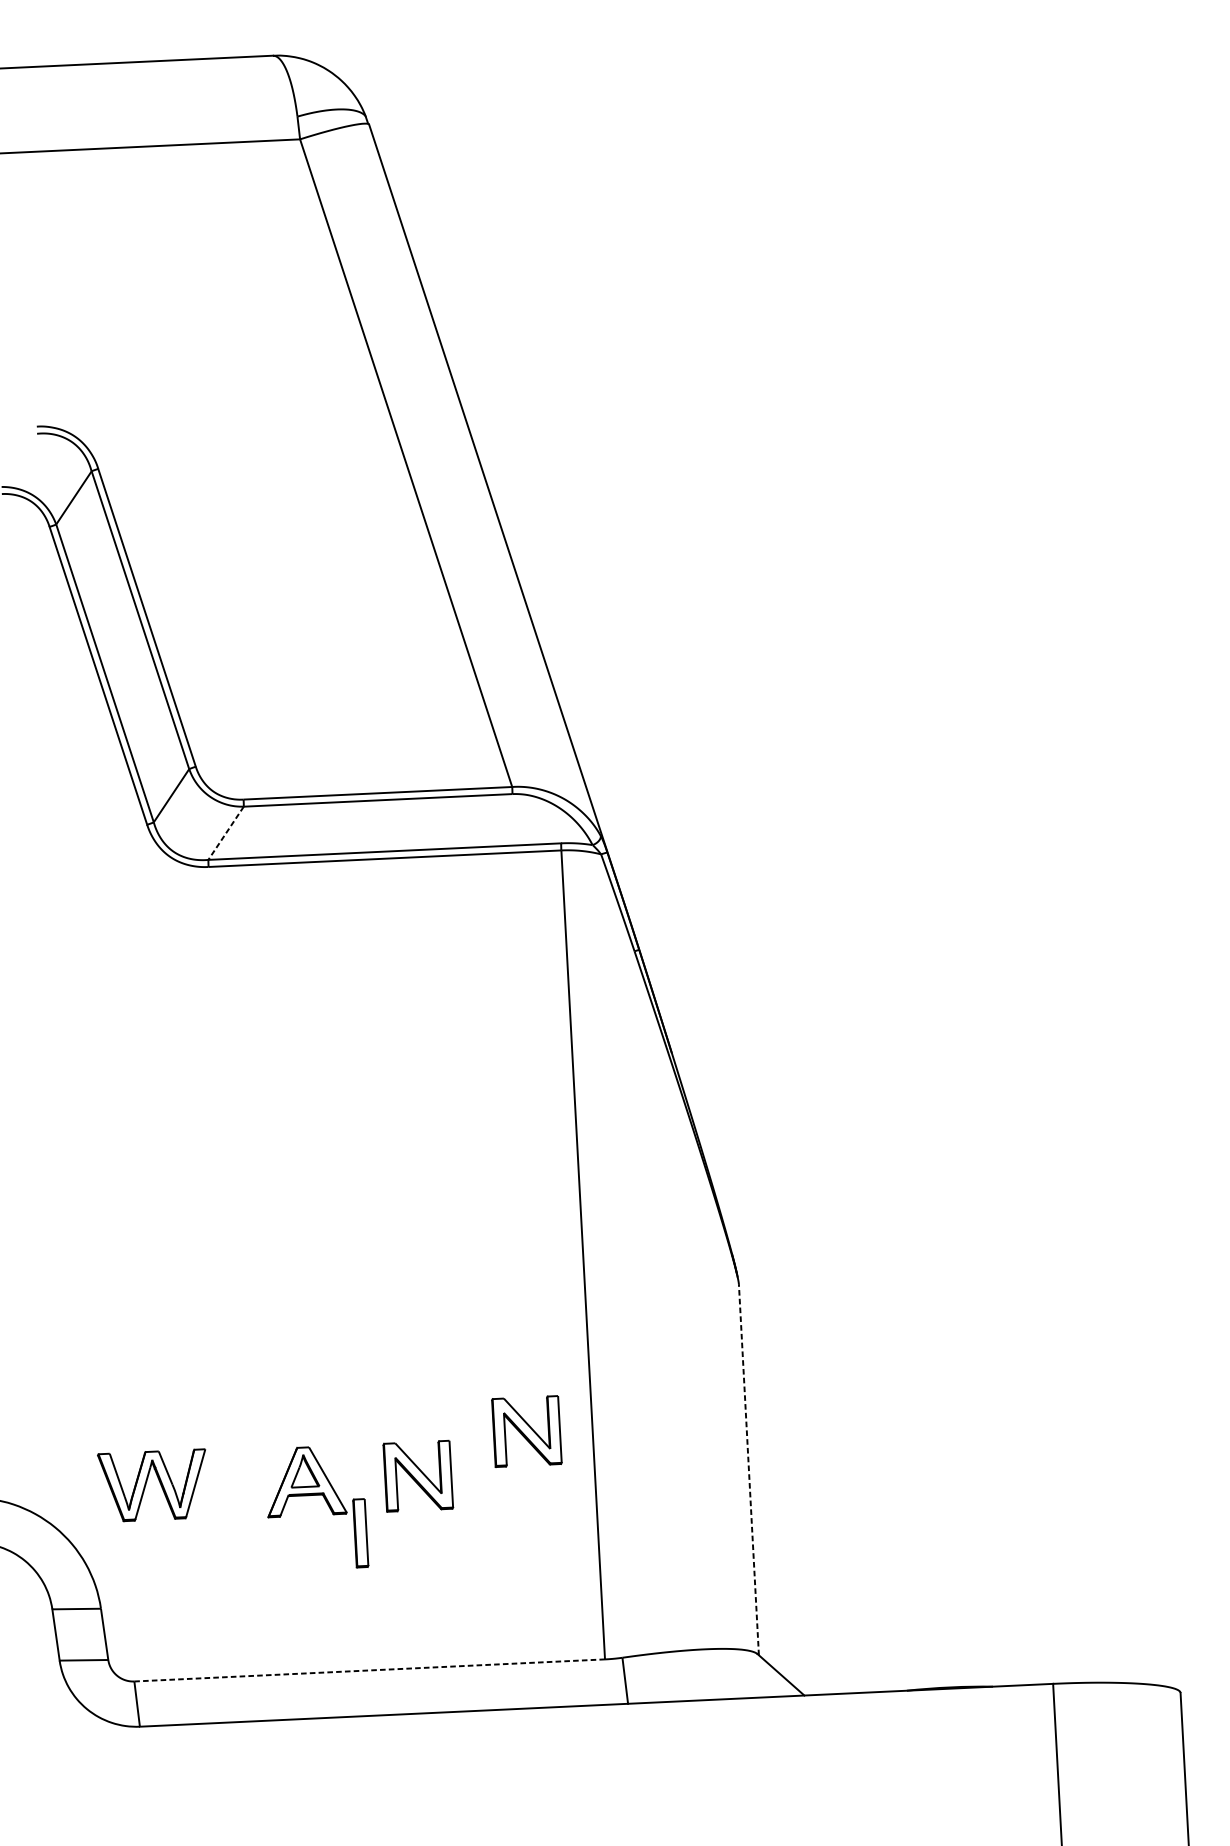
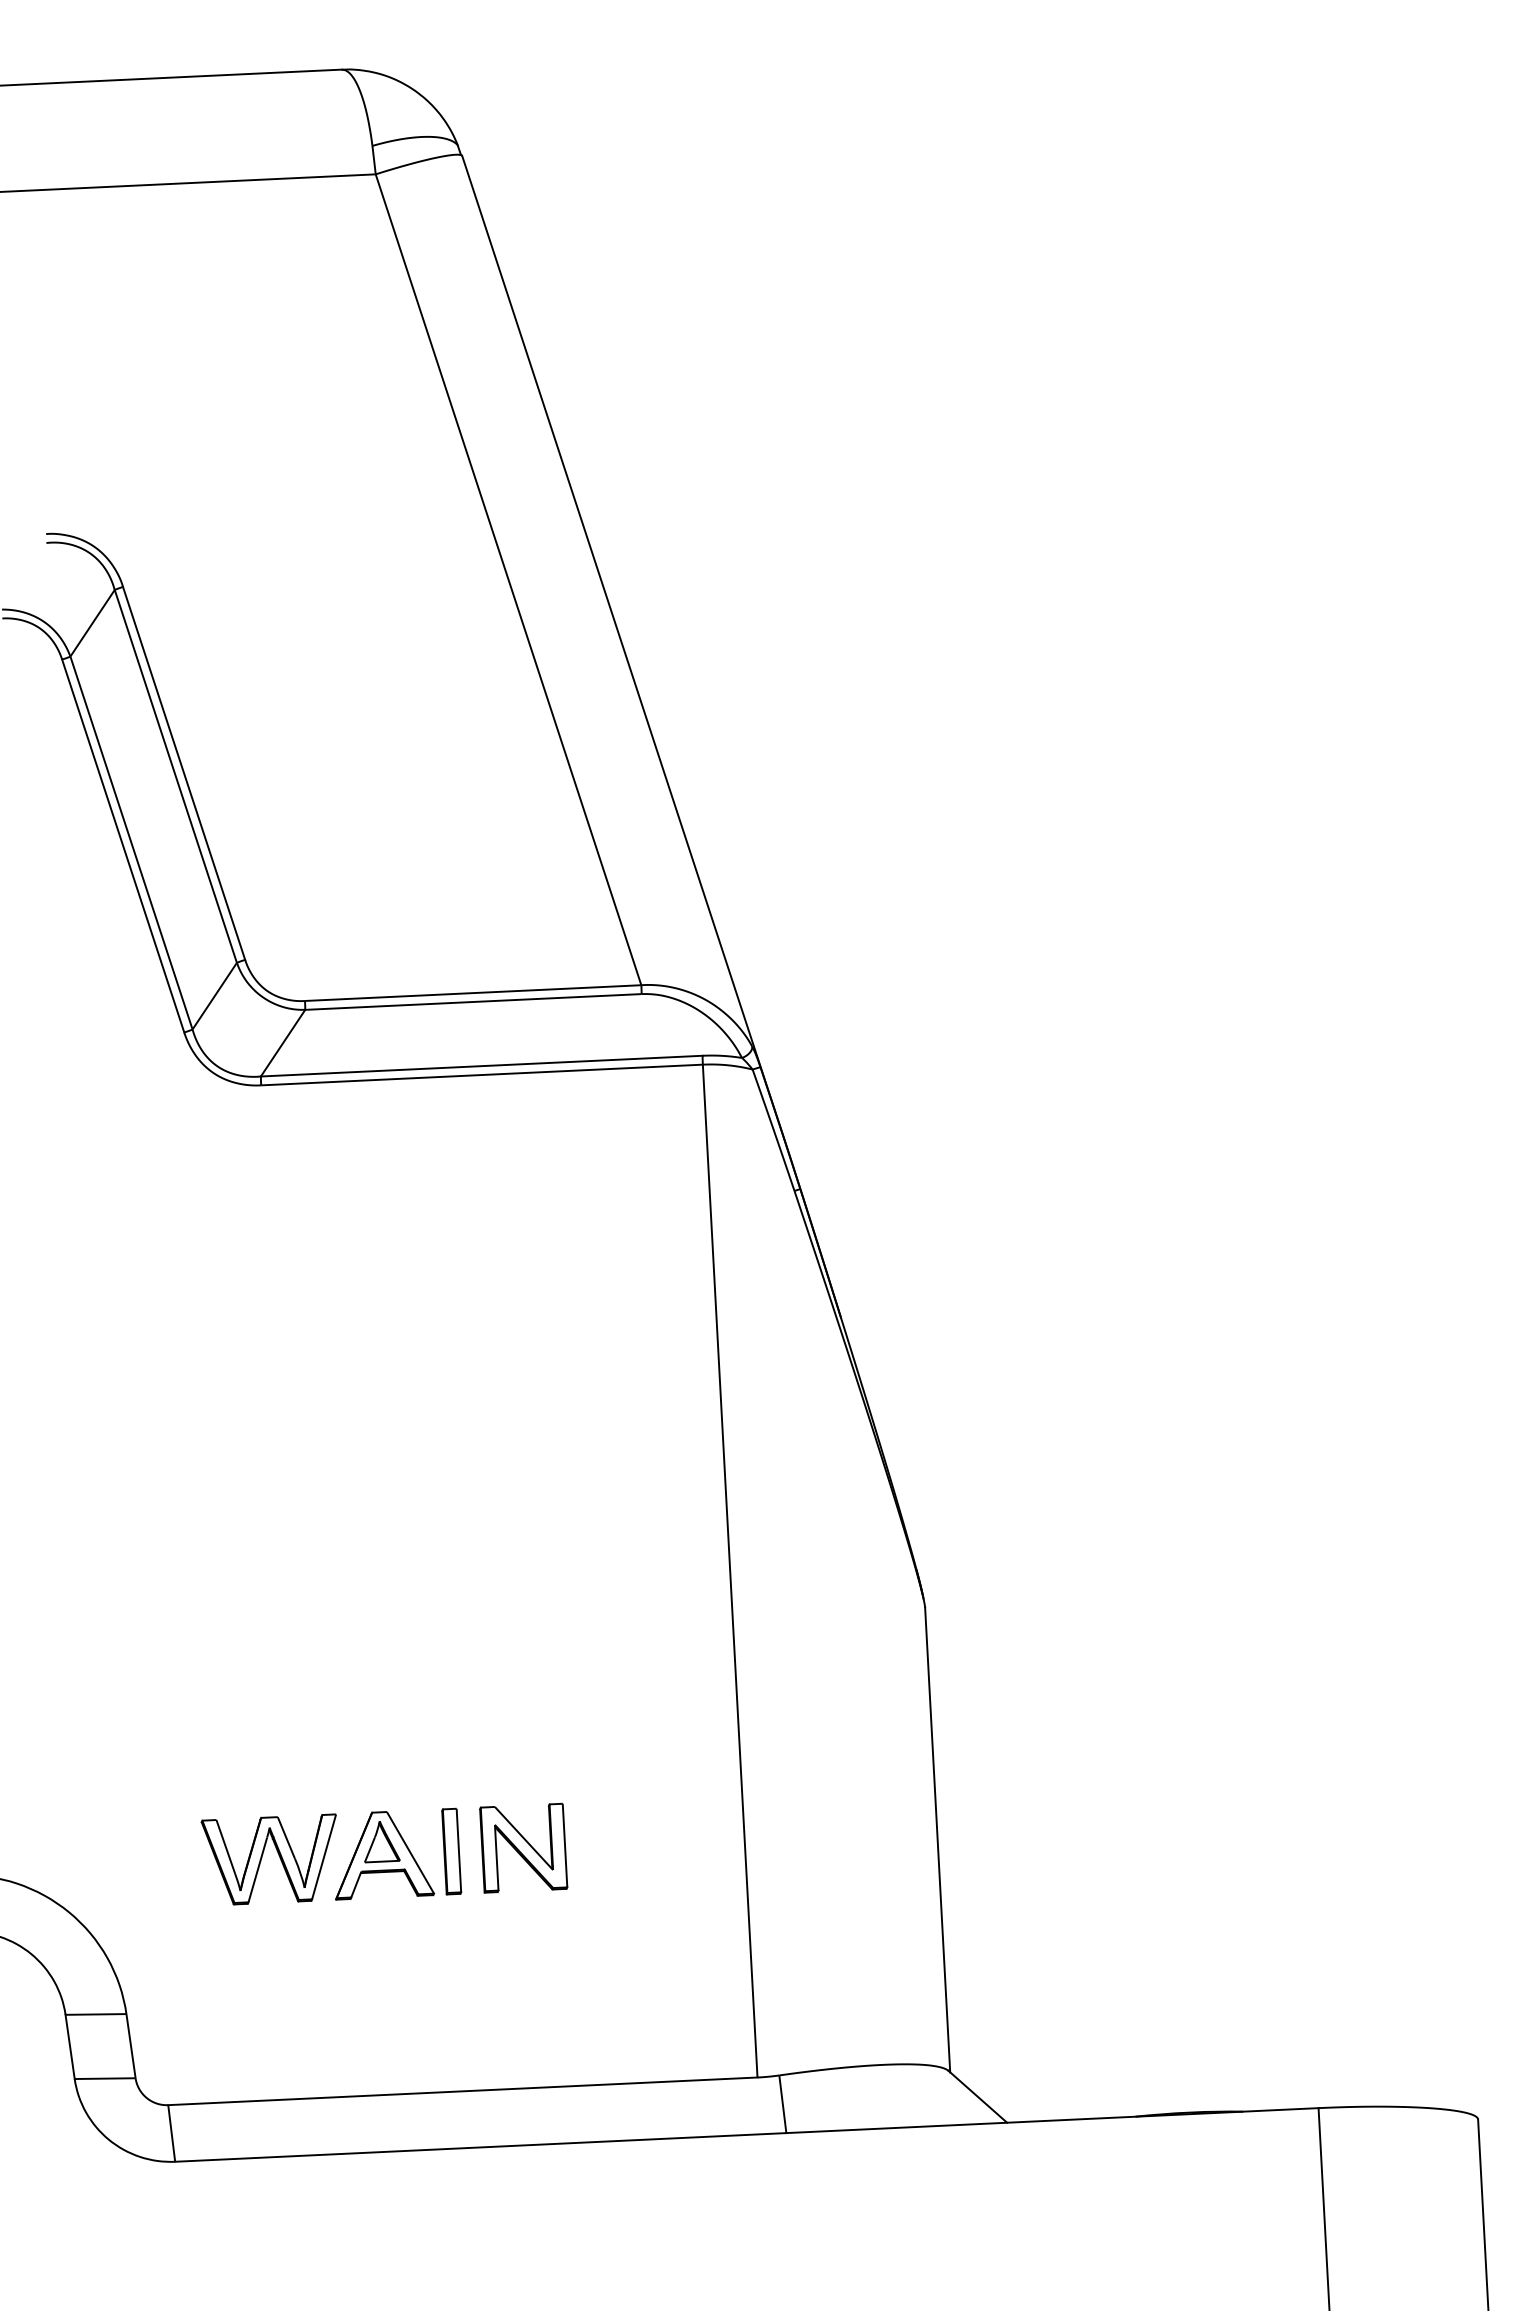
line: (225, 833) -> (282, 1043), dashed -> solid
part: (526, 1430) -> (659, 1791), removed
line: (748, 1470) -> (937, 1840), dashed -> solid
part: (146, 1484) -> (262, 1858), moved
part: (360, 1533) -> (451, 1851), moved
line: (369, 1670) -> (462, 2091), dashed -> solid

